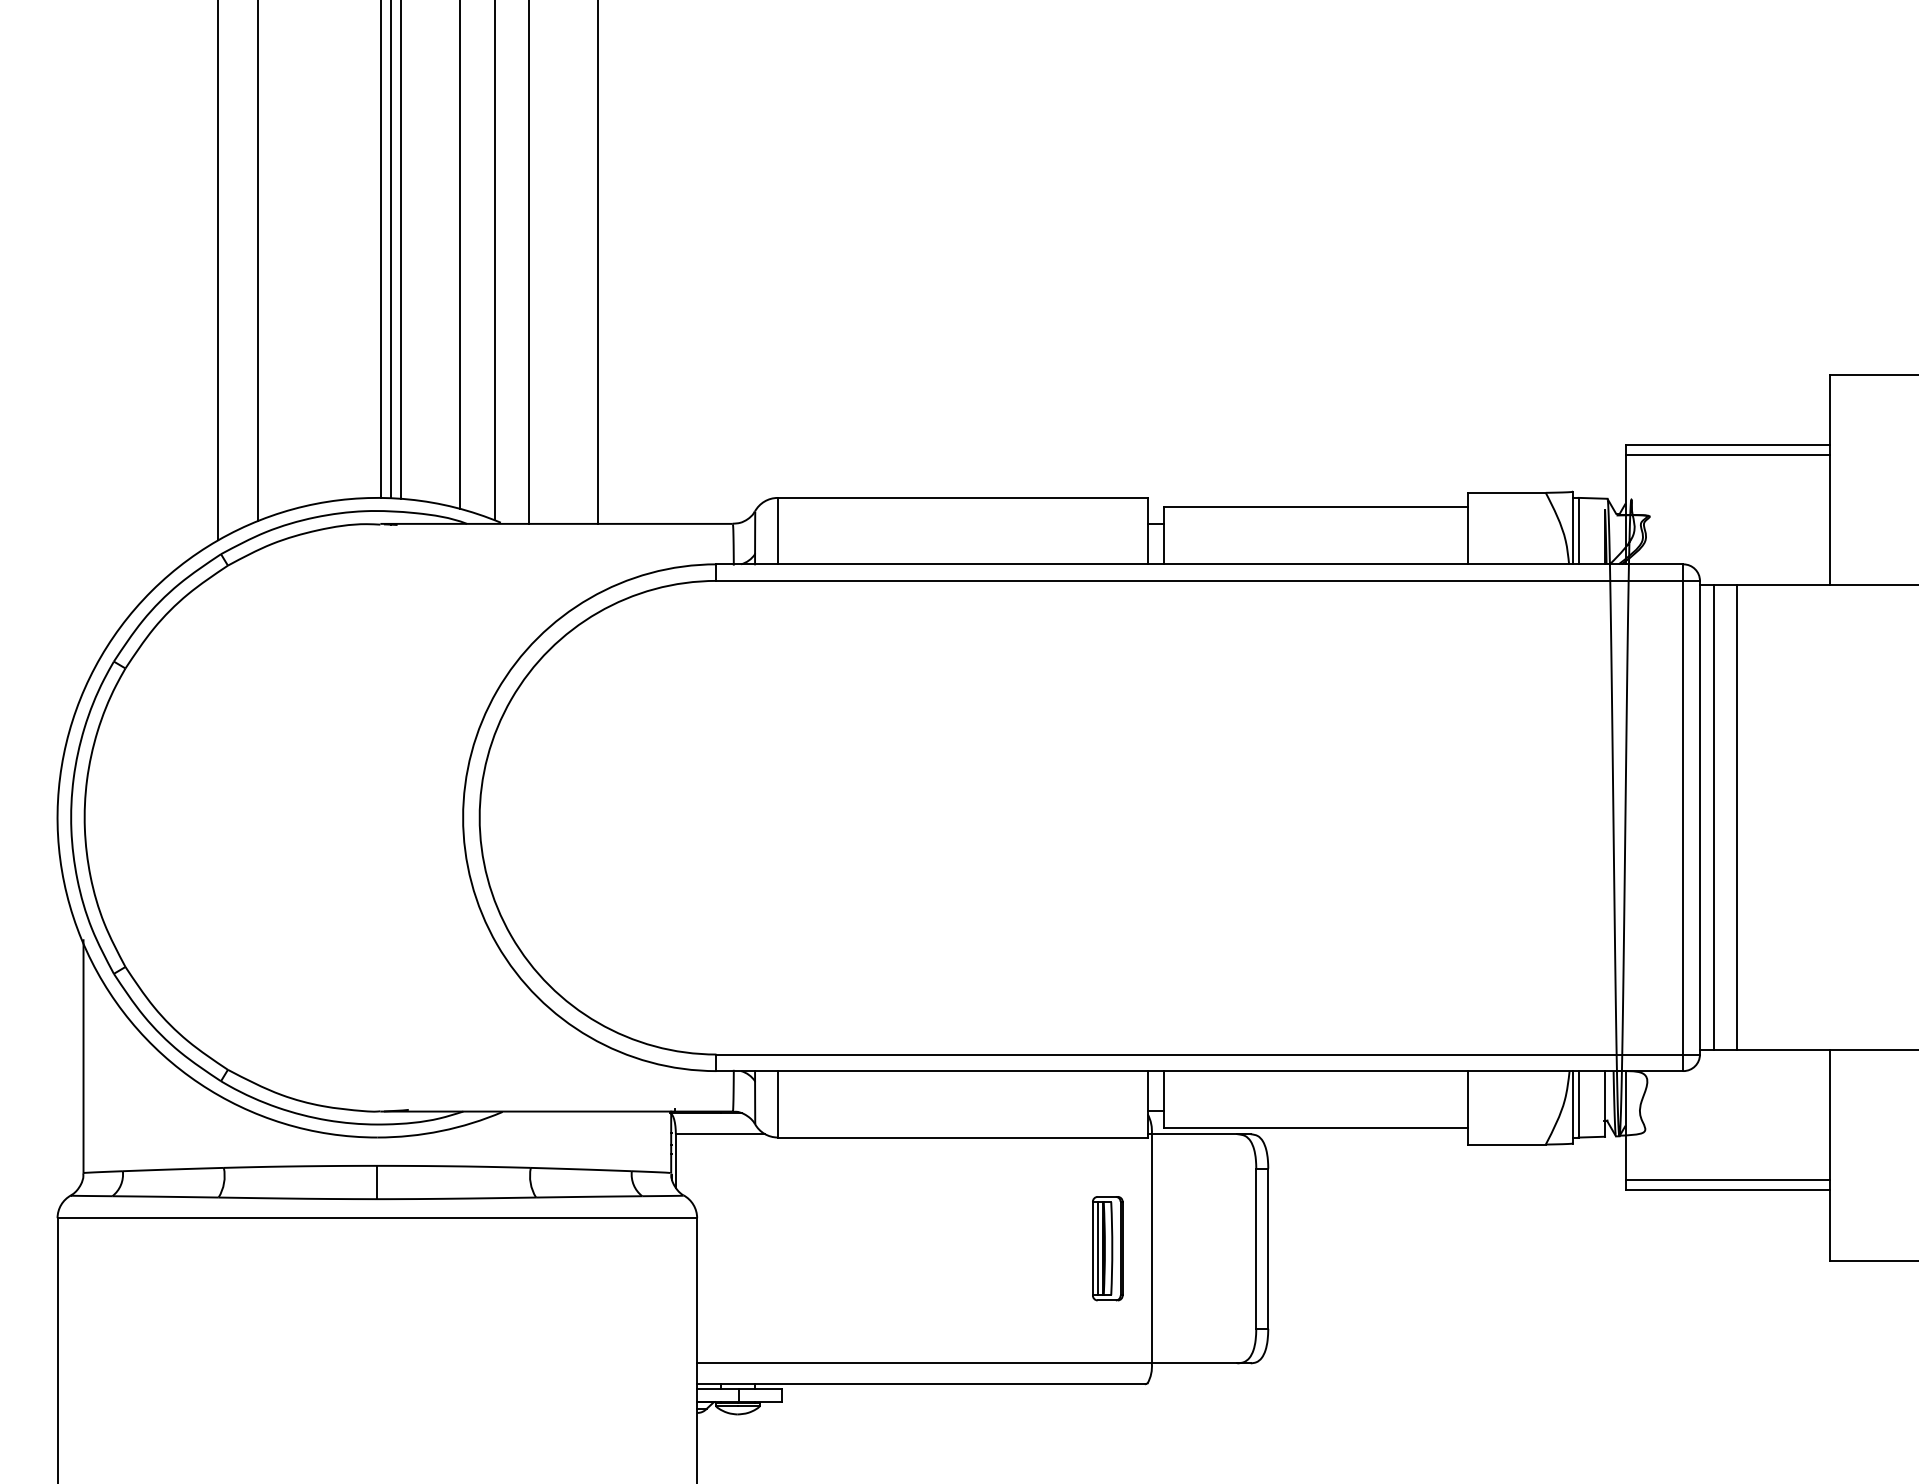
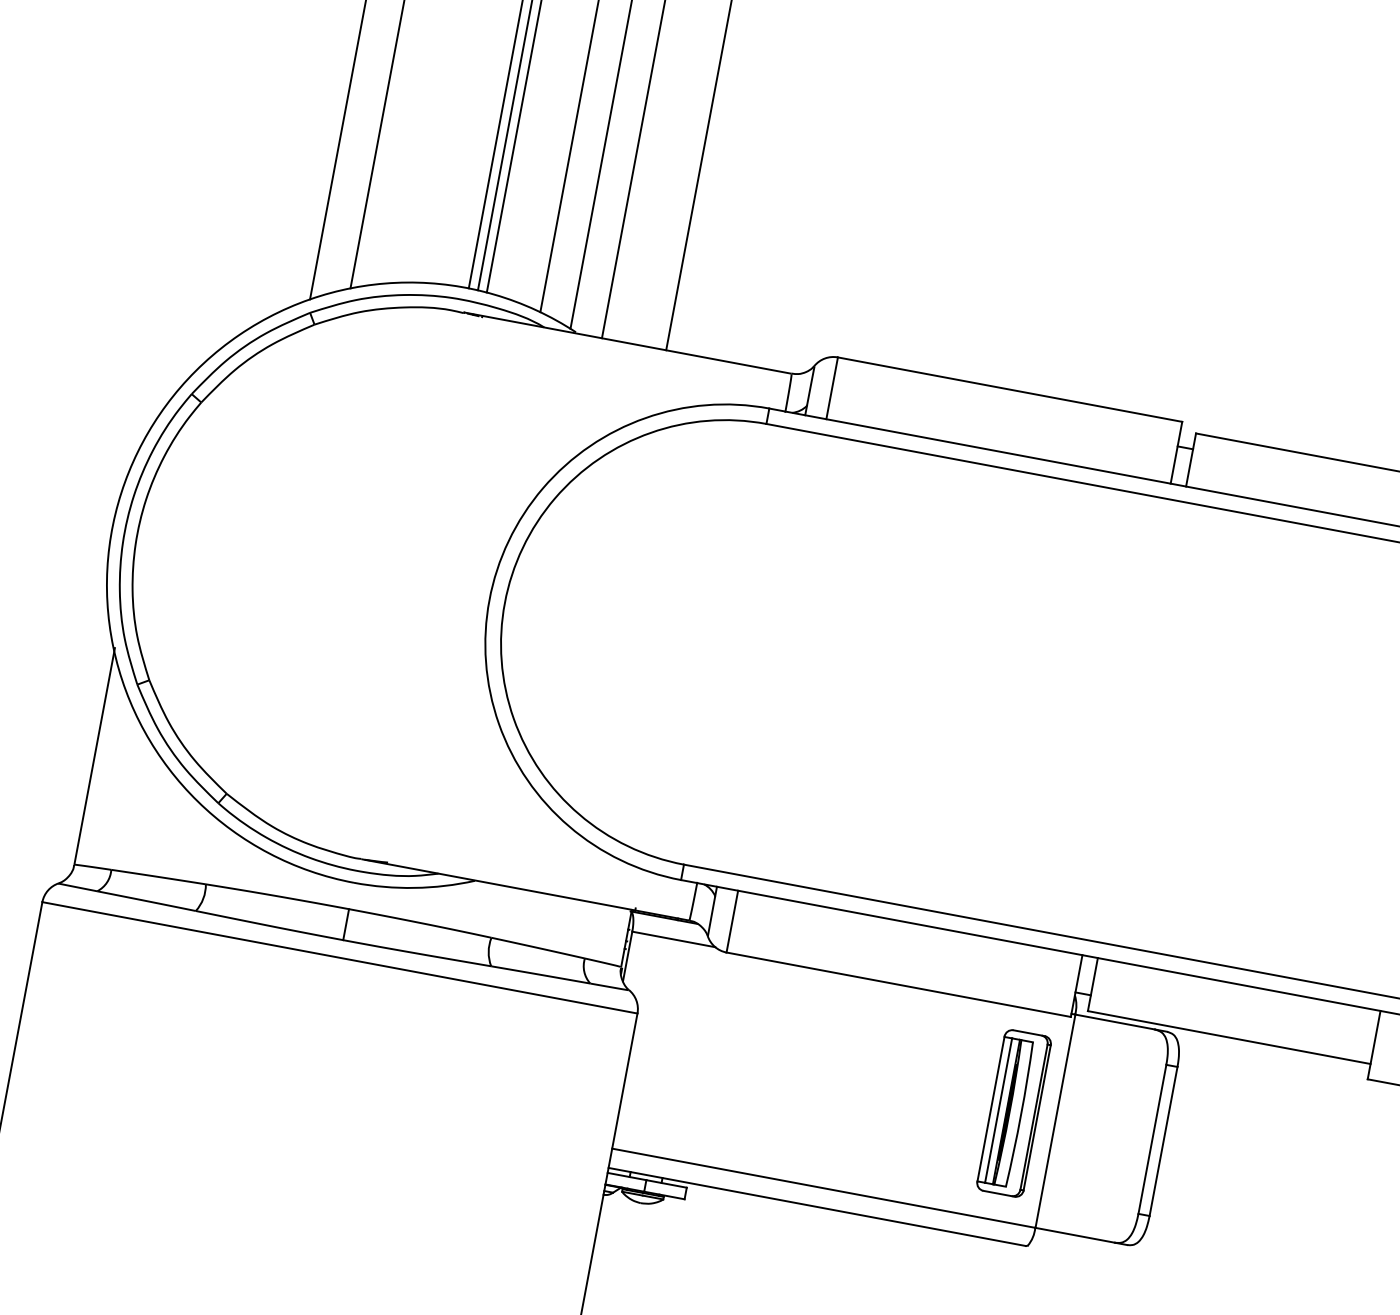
part: (1107, 1248) -> (1014, 1113), size x1.67

